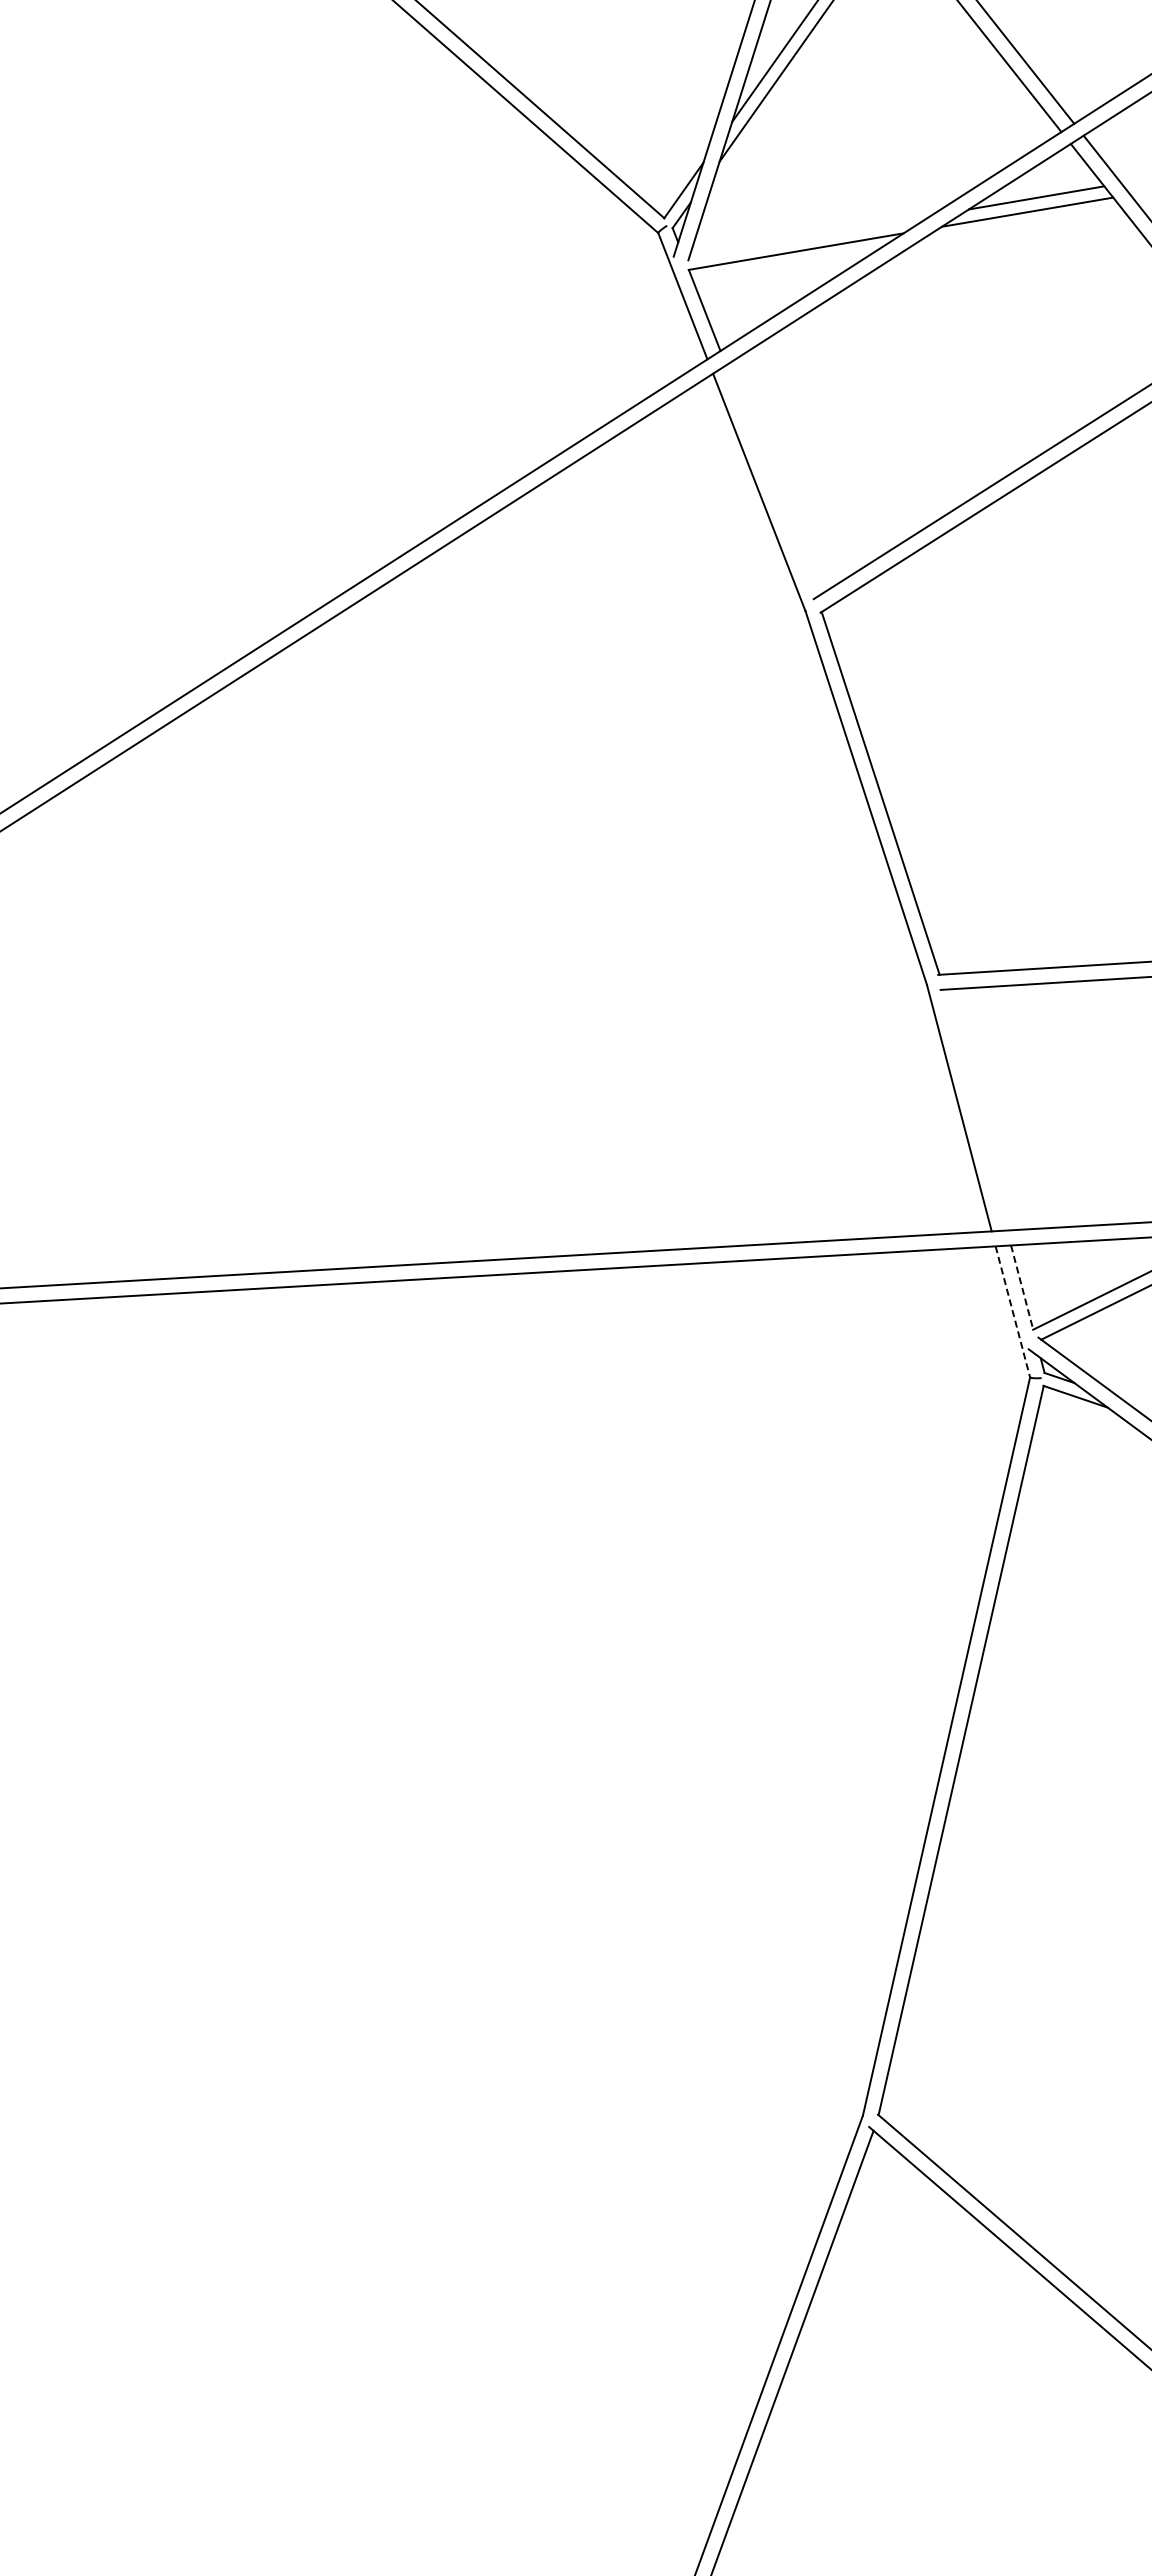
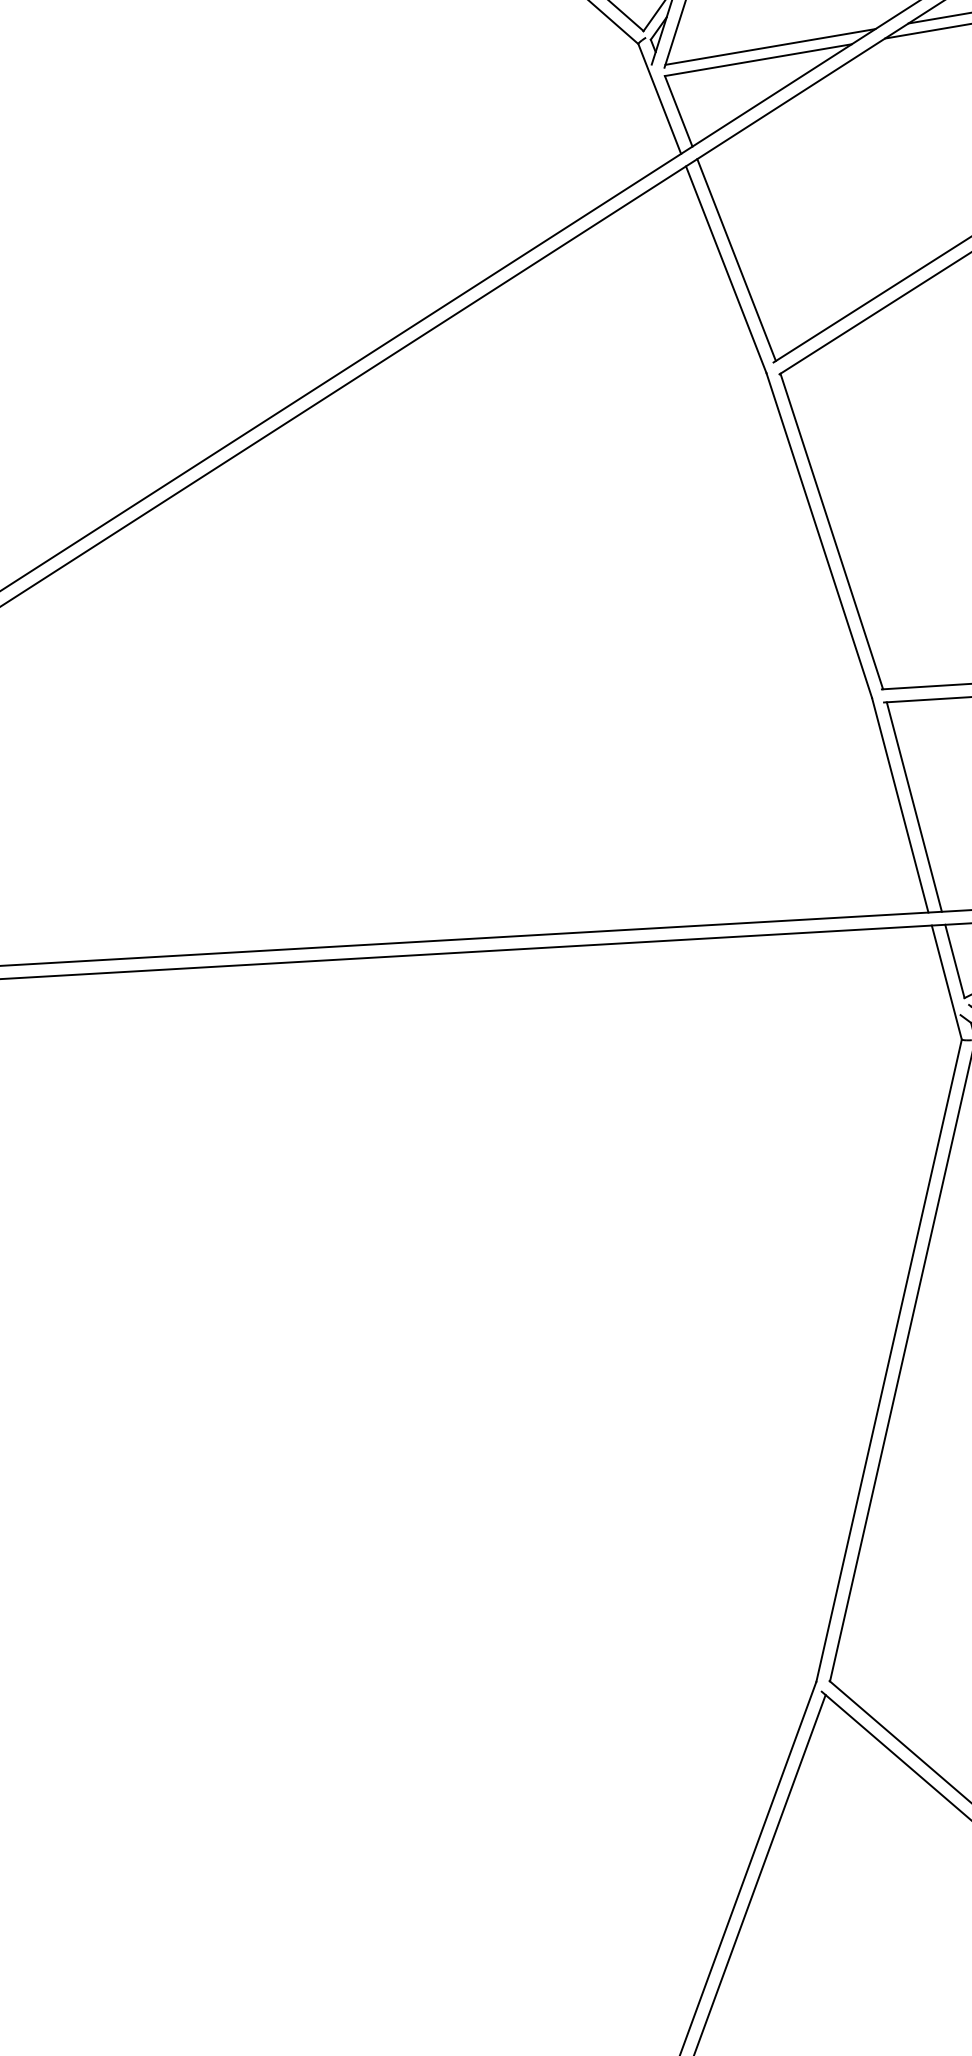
line: (809, 236) -> (769, 46), added
line: (771, 481) -> (736, 260), added
line: (975, 1109) -> (914, 806), added
line: (1022, 1287) -> (955, 961), dashed -> solid
line: (1012, 1311) -> (946, 982), dashed -> solid

